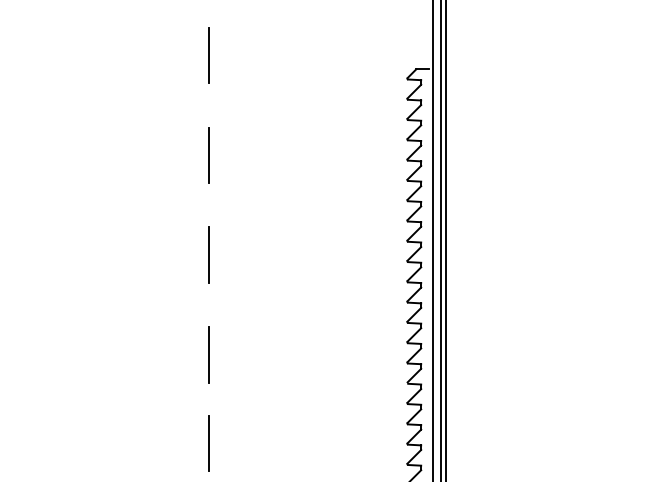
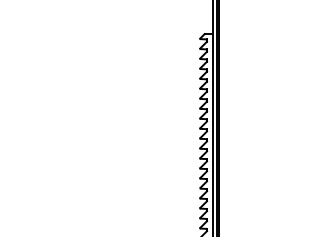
line: (208, 53) -> (102, 26), removed
line: (208, 155) -> (102, 76), removed
line: (208, 255) -> (102, 125), removed
line: (208, 354) -> (102, 174), removed
line: (208, 442) -> (102, 217), removed

